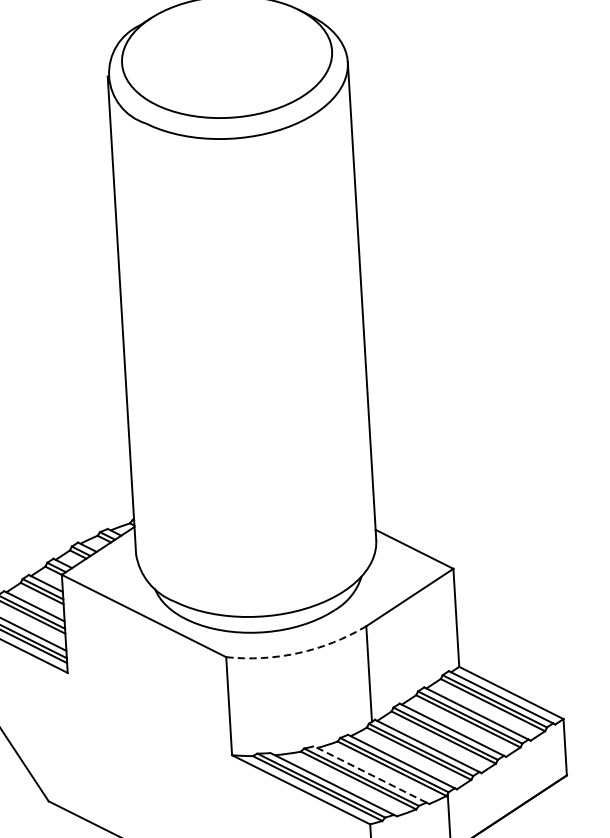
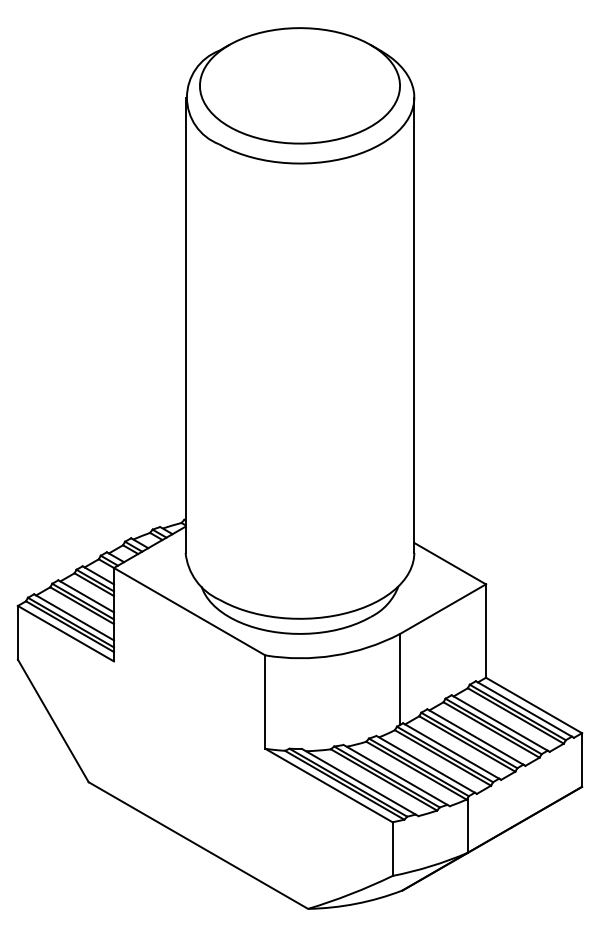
arc: (298, 652) -> (334, 655), dashed -> solid
line: (370, 774) -> (395, 774), dashed -> solid

